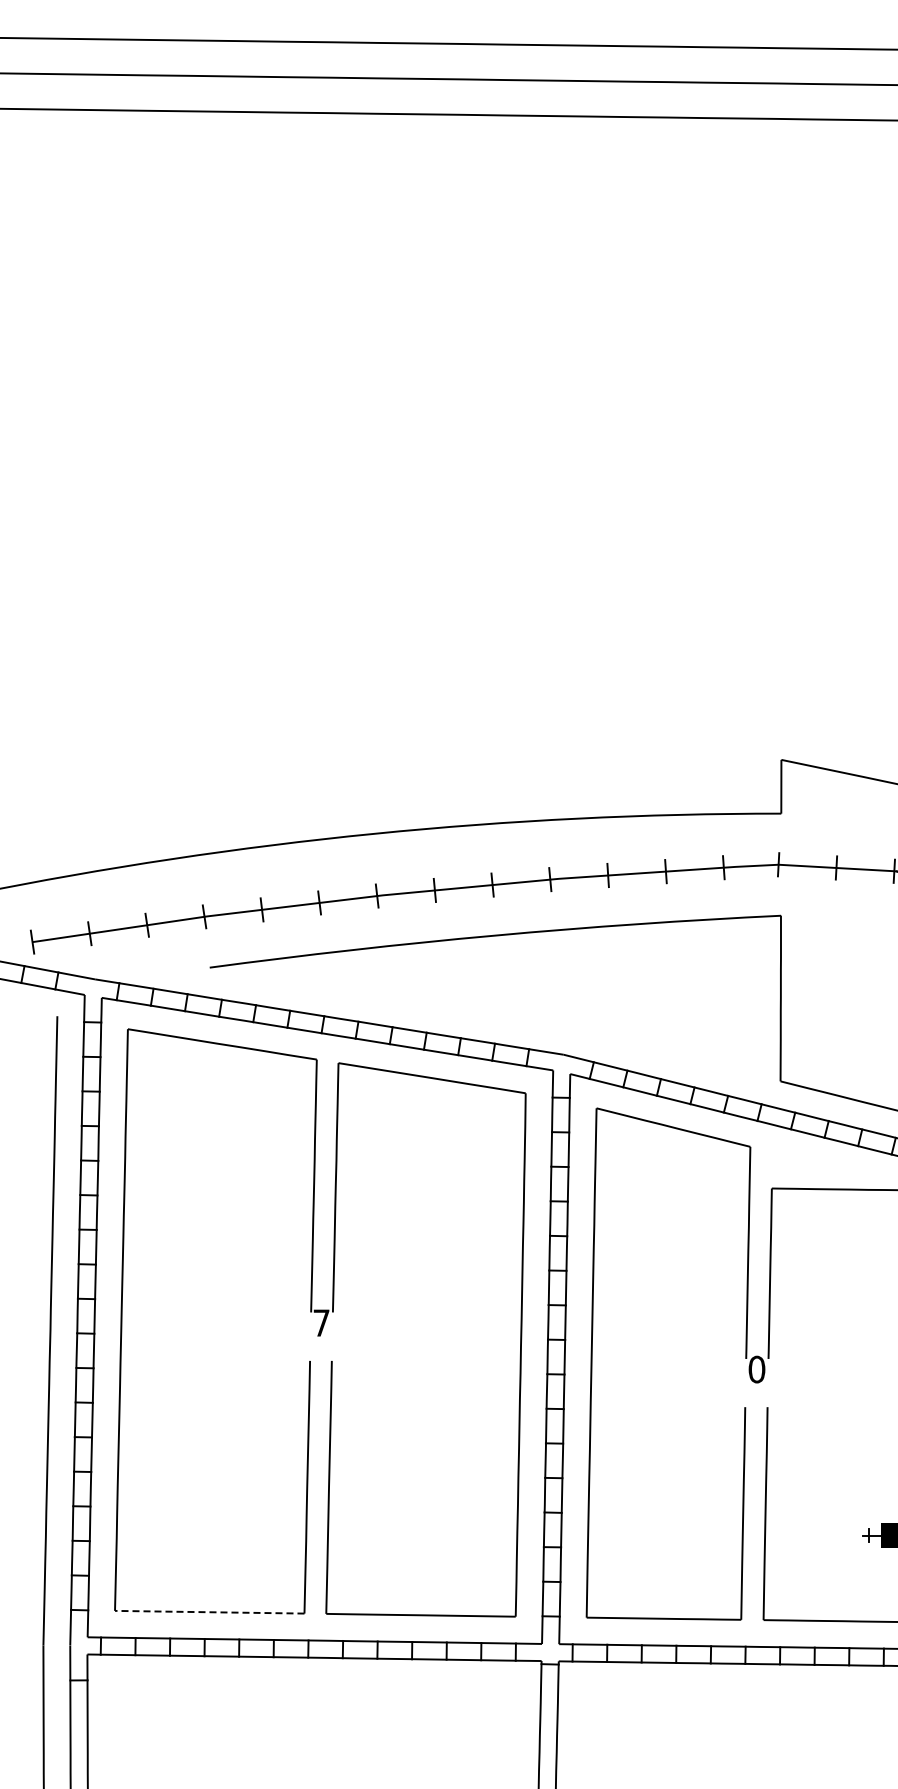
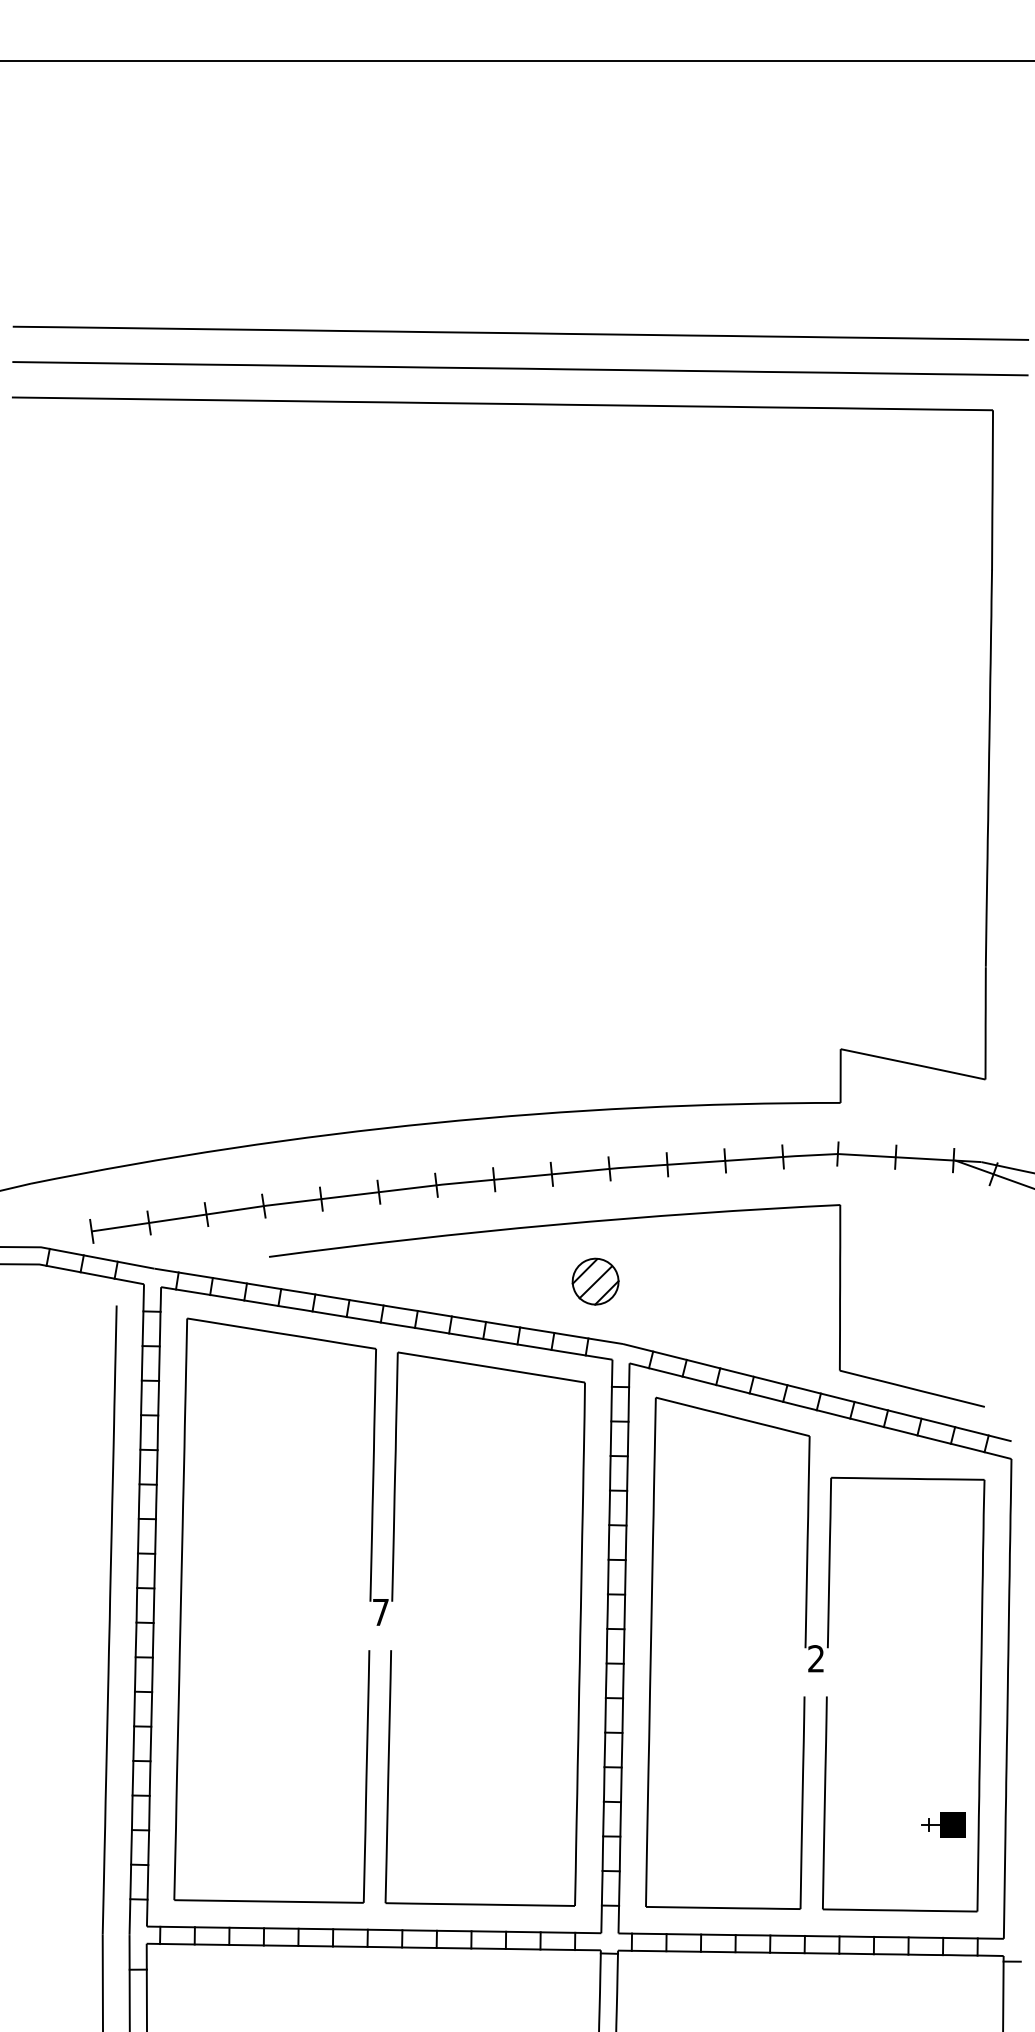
part: (536, 992) -> (595, 1281), added
text: (757, 1369) -> (816, 1658), 0 -> 2
line: (210, 1612) -> (269, 1901), dashed -> solid

